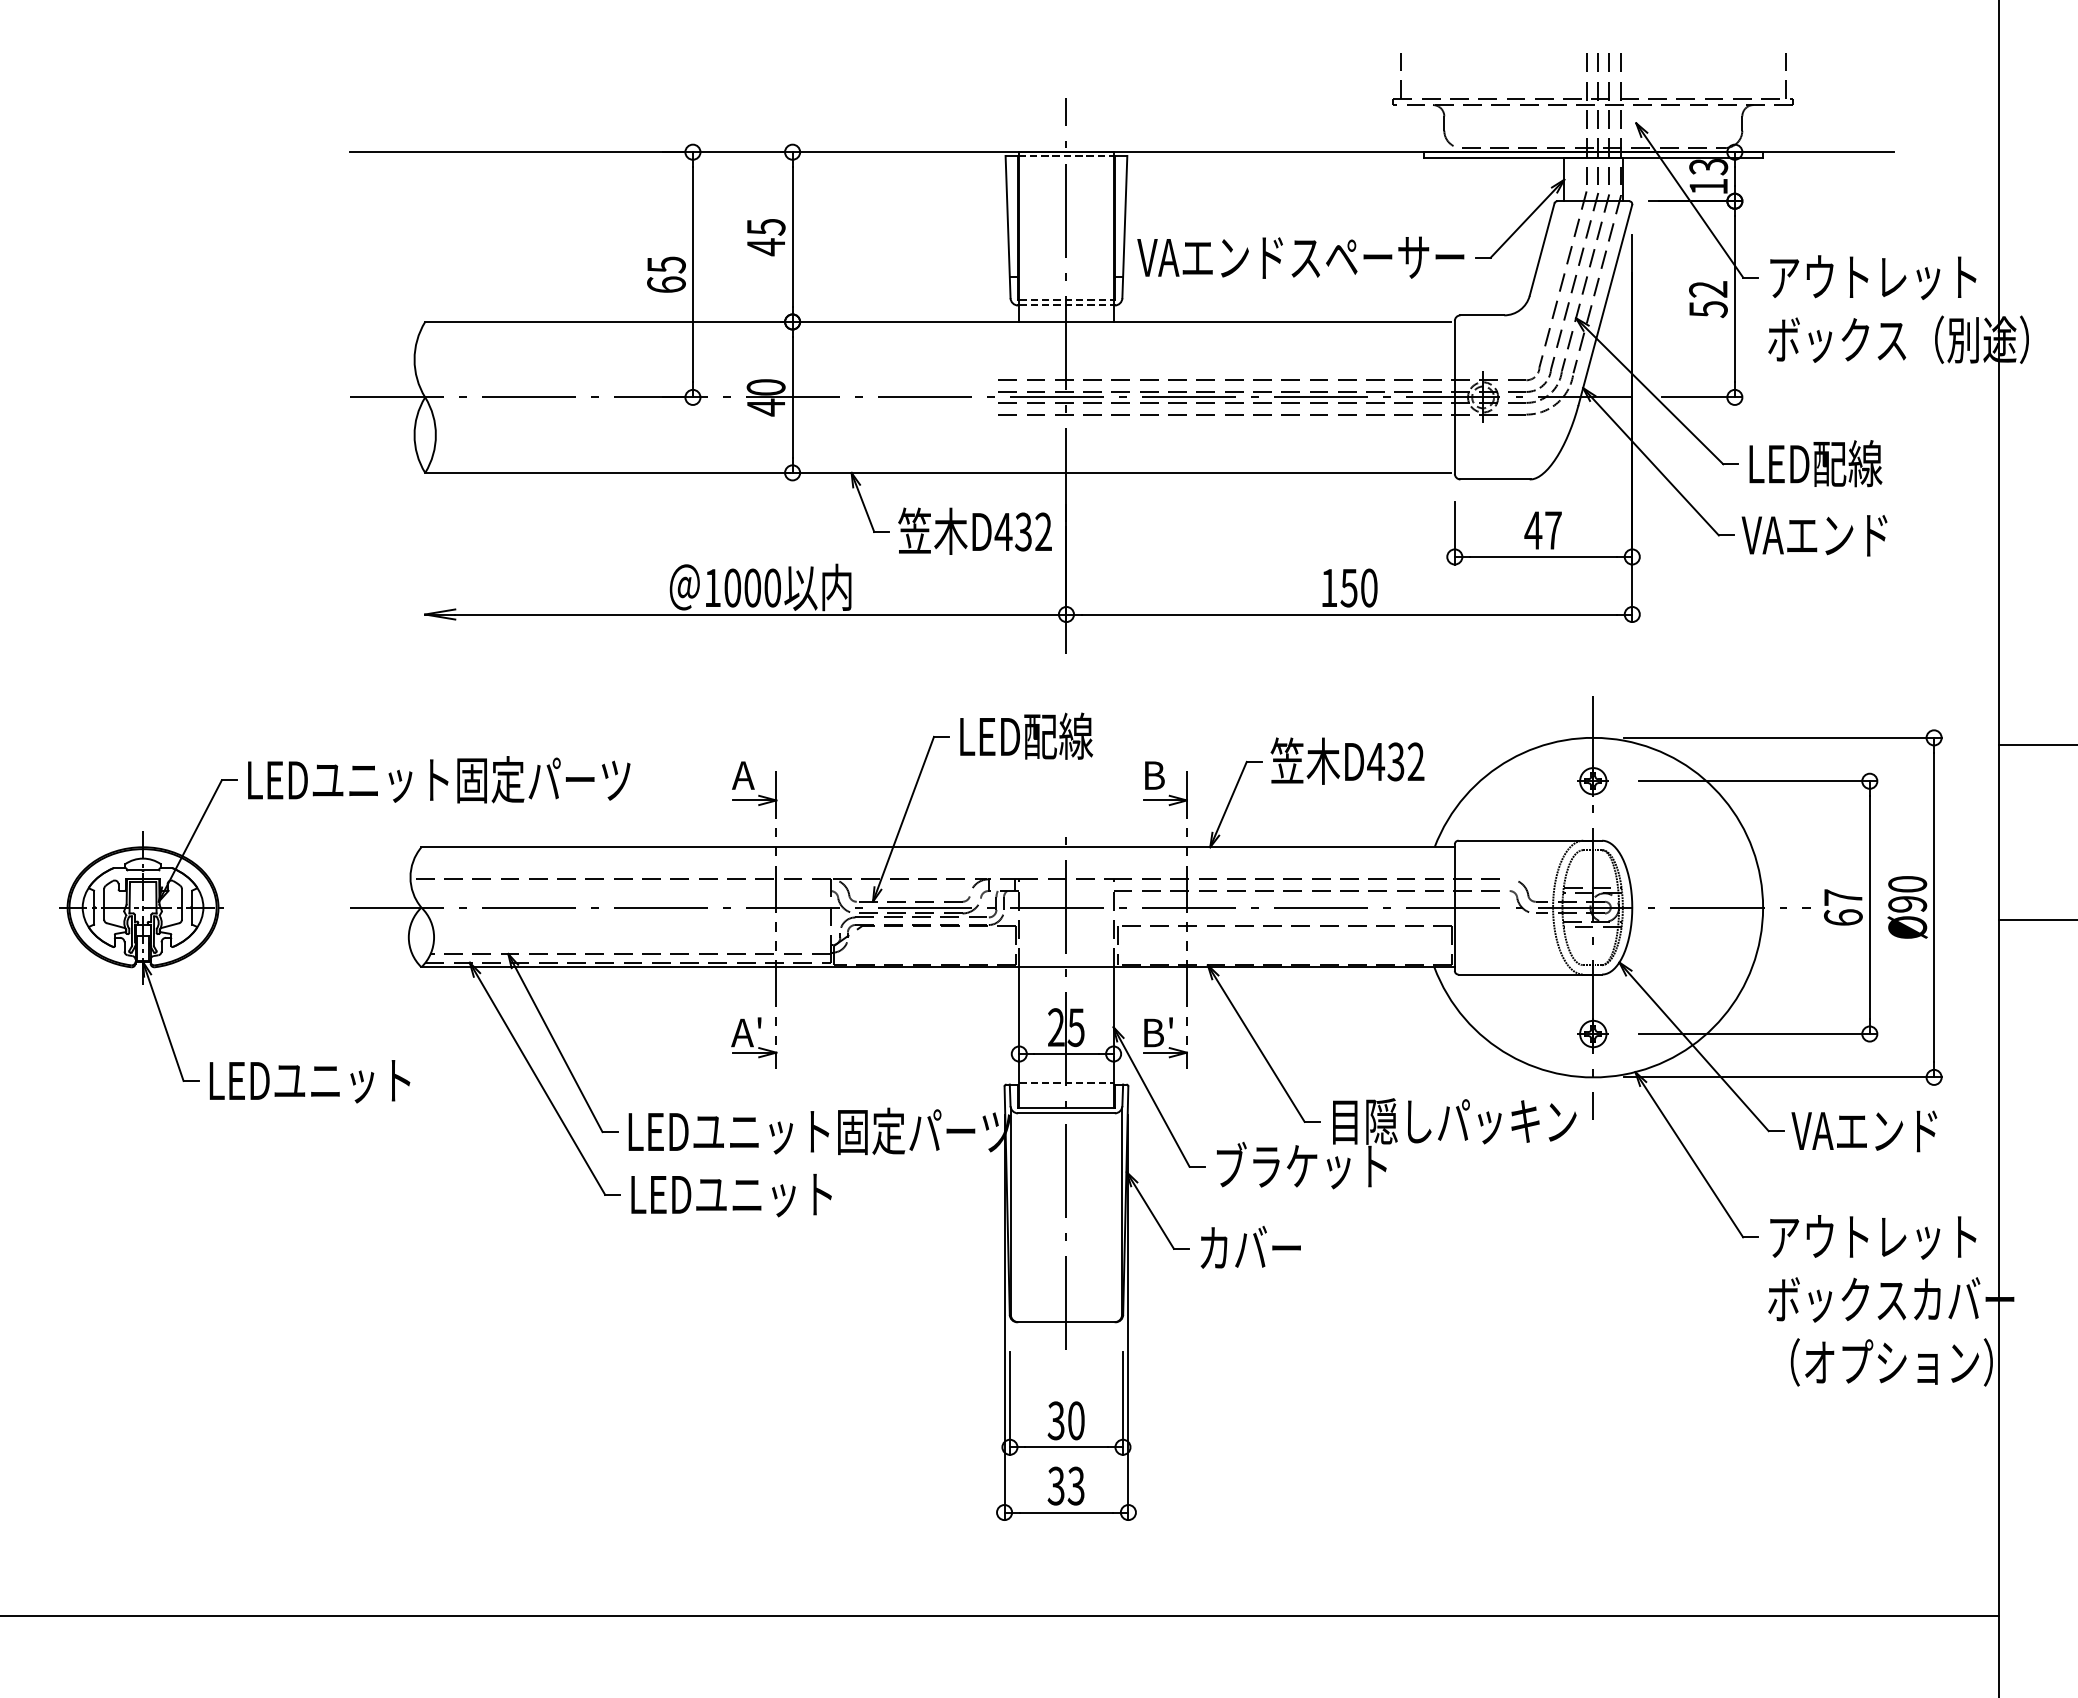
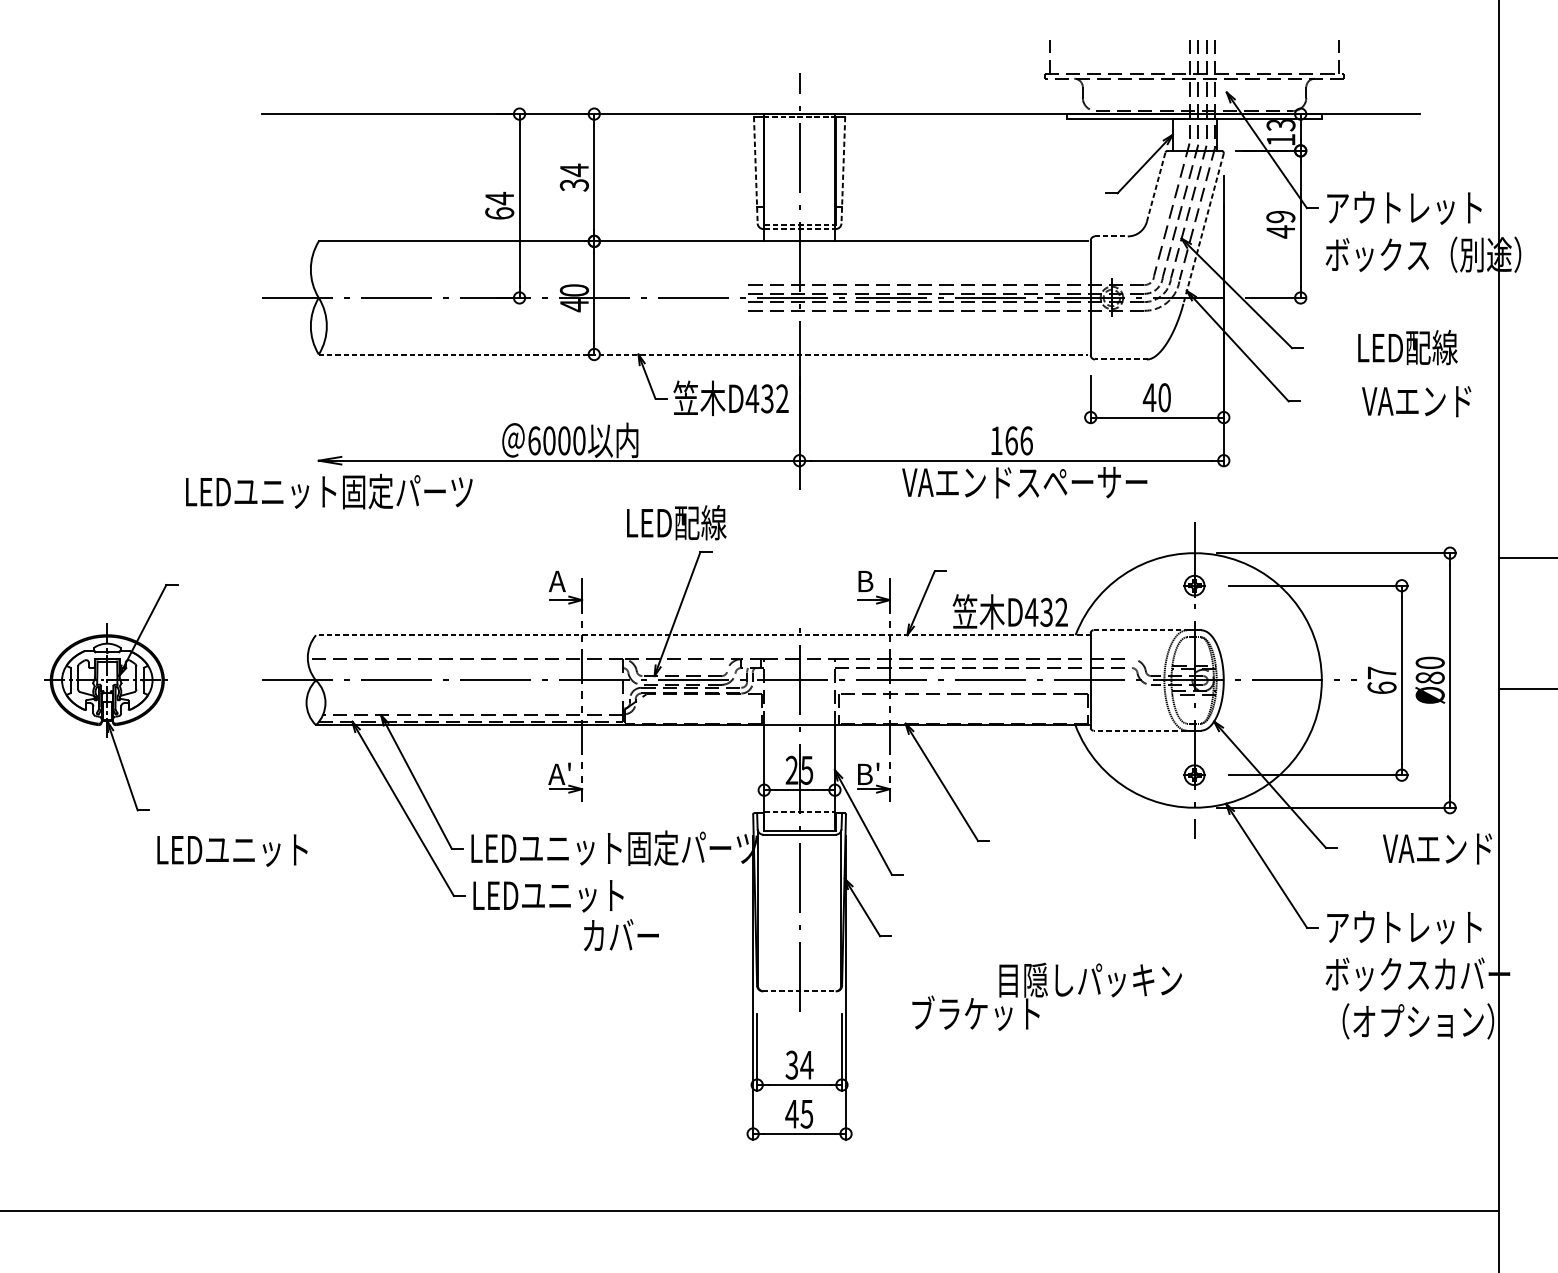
line: (1008, 227) -> (756, 170), solid -> dashed
line: (1124, 227) -> (843, 170), solid -> dashed
text: (765, 237) -> (573, 178), 45 -> 34
line: (1542, 249) -> (1156, 187), solid -> dashed
text: (1300, 257) -> (1024, 482), moved
text: (666, 265) -> (499, 199), 65 -> 64
text: (1708, 299) -> (1280, 224), 52 -> 49
line: (1605, 305) -> (1203, 229), solid -> dashed
line: (1482, 315) -> (1111, 236), solid -> dashed
text: (1815, 463) -> (1407, 347), moved
line: (938, 472) -> (703, 354), solid -> dashed
line: (1495, 479) -> (1121, 359), solid -> dashed
text: (1553, 530) -> (1164, 397), 47 -> 40
text: (1814, 535) -> (1416, 401), moved
text: (713, 587) -> (534, 440), 1000 -> 6000
text: (1358, 587) -> (1018, 440), 150 -> 166
text: (1026, 735) -> (676, 522), moved
text: (1347, 760) -> (1010, 611), moved
text: (439, 779) -> (329, 491), moved
line: (1526, 840) -> (1144, 630), solid -> dashed
line: (938, 847) -> (703, 635), solid -> dashed
text: (1907, 904) -> (1430, 678), Ø90 -> Ø80
line: (1525, 974) -> (1143, 730), solid -> dashed
text: (309, 1081) -> (232, 850), moved
text: (1864, 1131) -> (1437, 849), moved
text: (1396, 1143) -> (1047, 996), moved
text: (1250, 1247) -> (621, 935), moved
line: (1066, 1322) -> (799, 991), solid -> dashed
text: (1076, 1420) -> (807, 1064), 30 -> 34
text: (1065, 1485) -> (798, 1113), 33 -> 45

